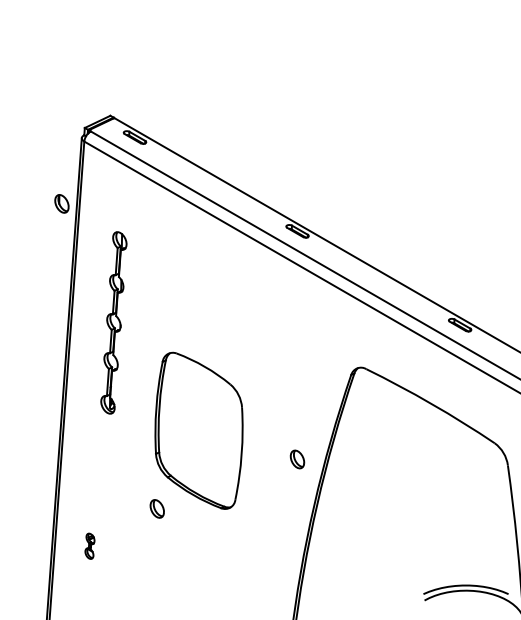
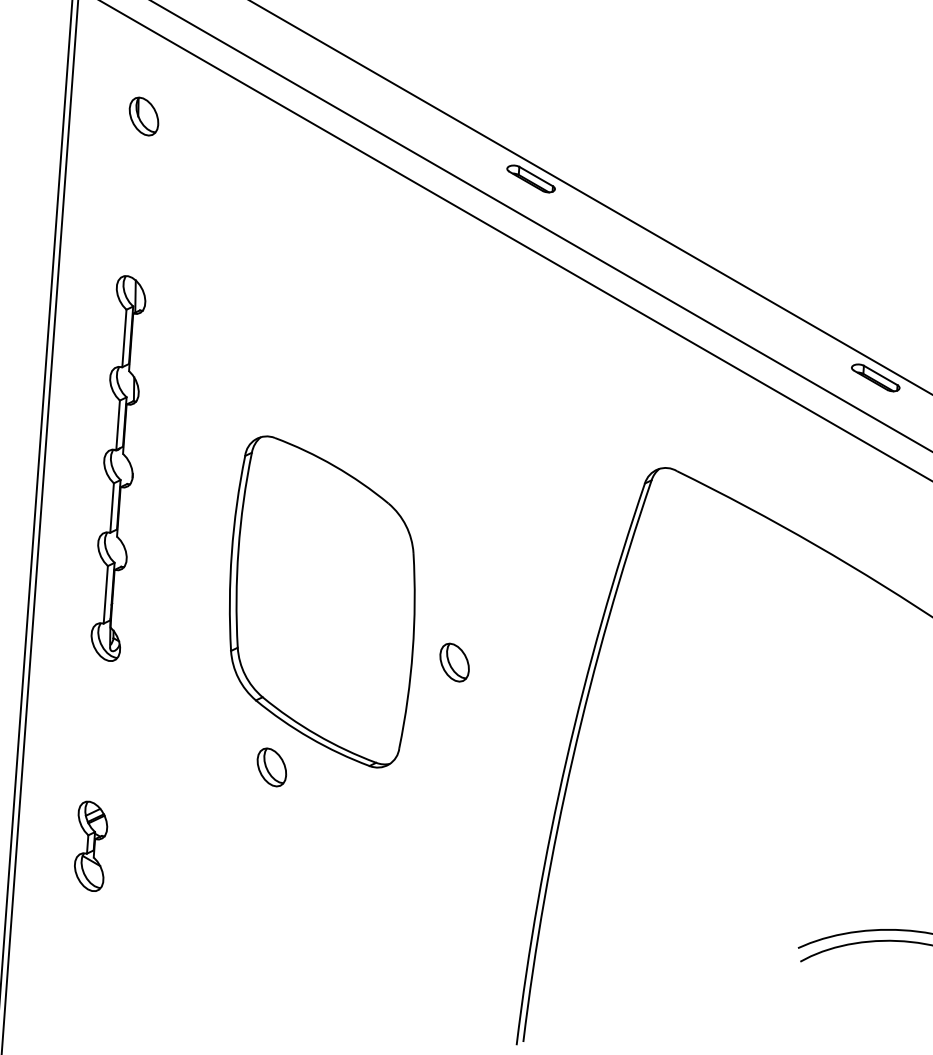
part: (61, 203) -> (143, 115), moved
part: (113, 322) -> (117, 467), moved
part: (297, 459) -> (454, 662), moved
part: (156, 508) -> (270, 766), moved
part: (89, 546) -> (90, 847), size x1.67

